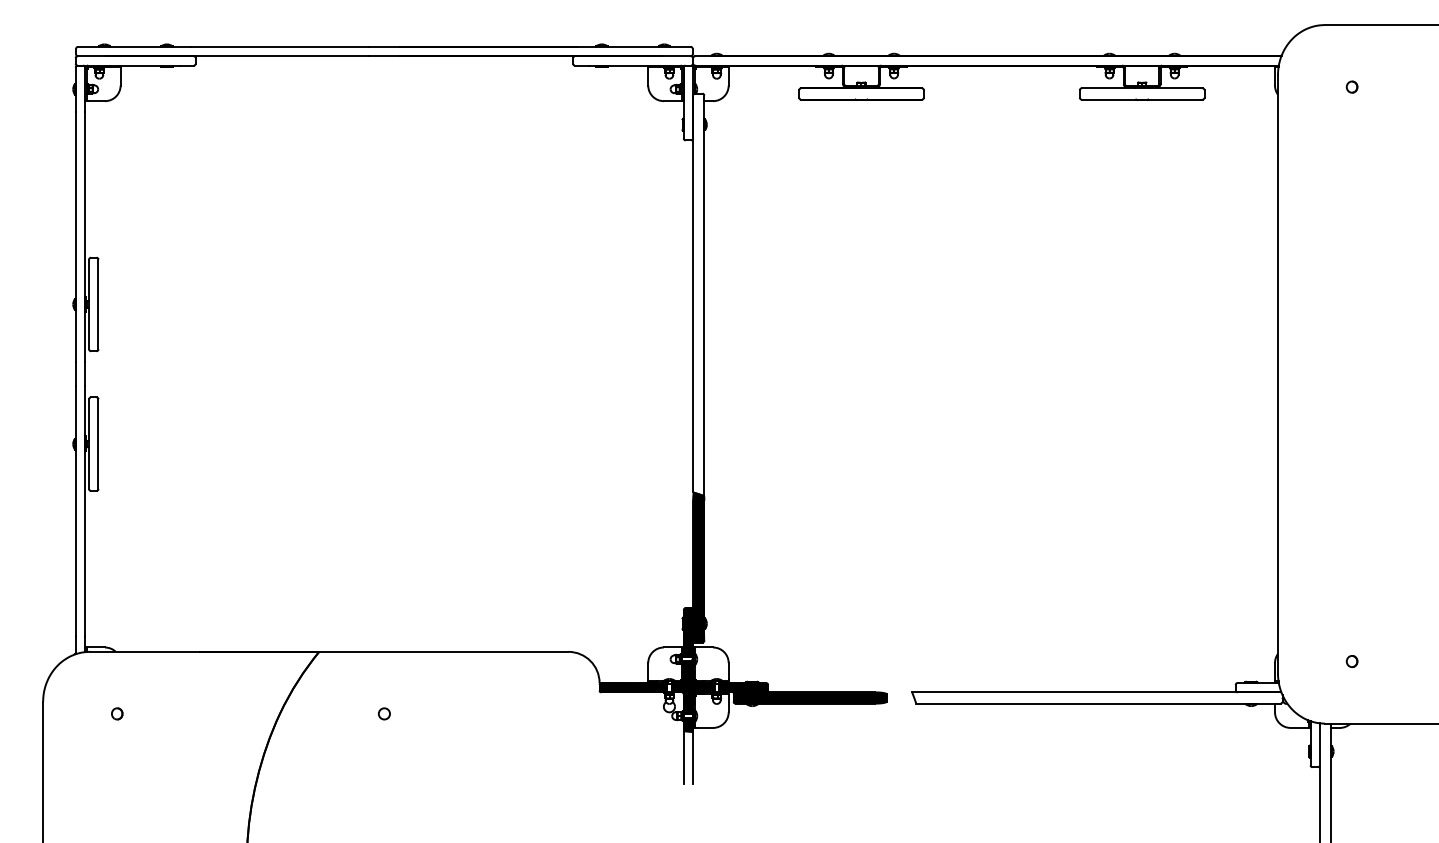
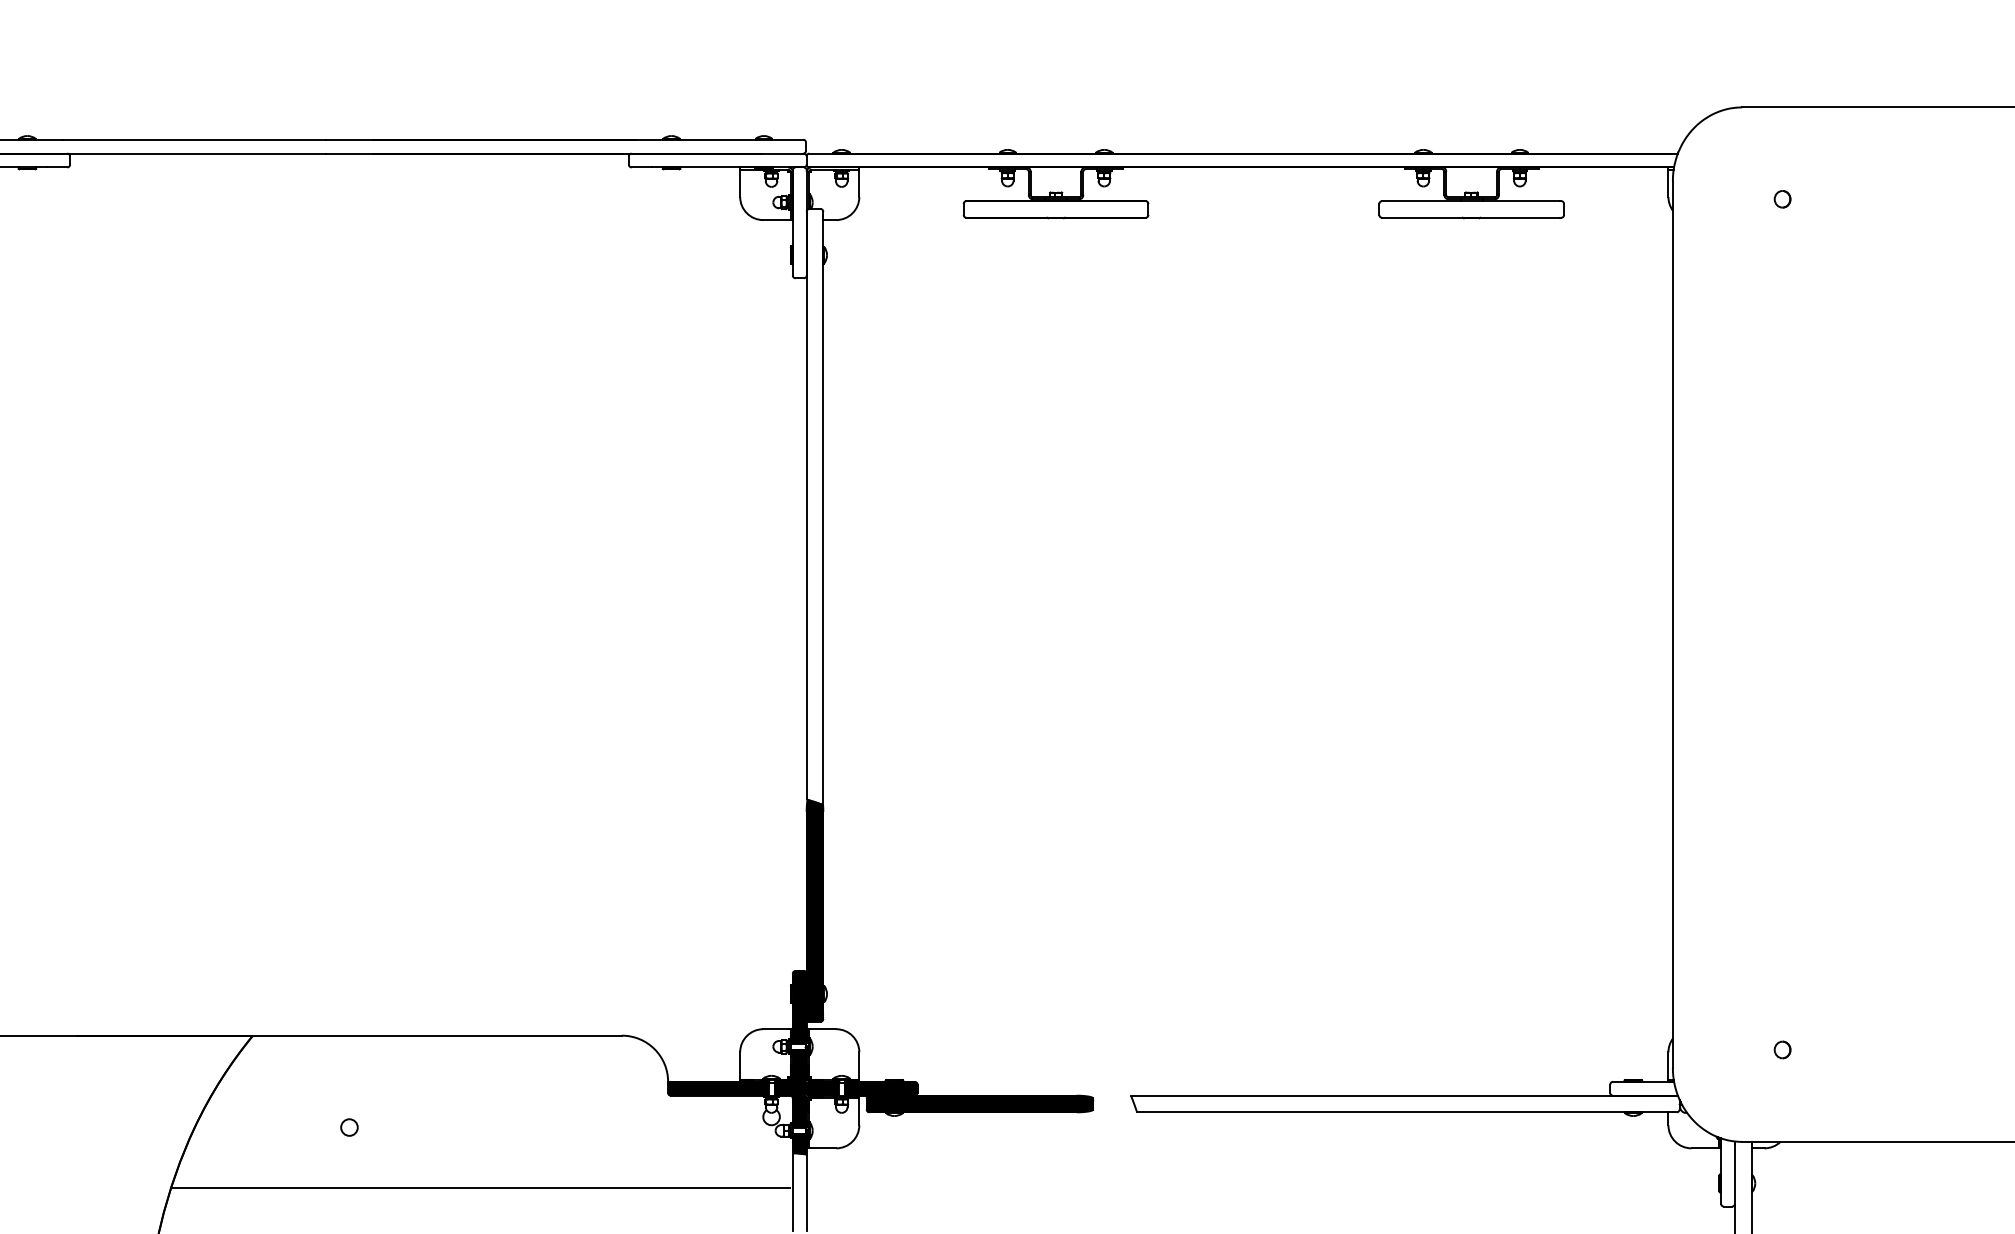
line: (472, 754) -> (479, 1187), added

